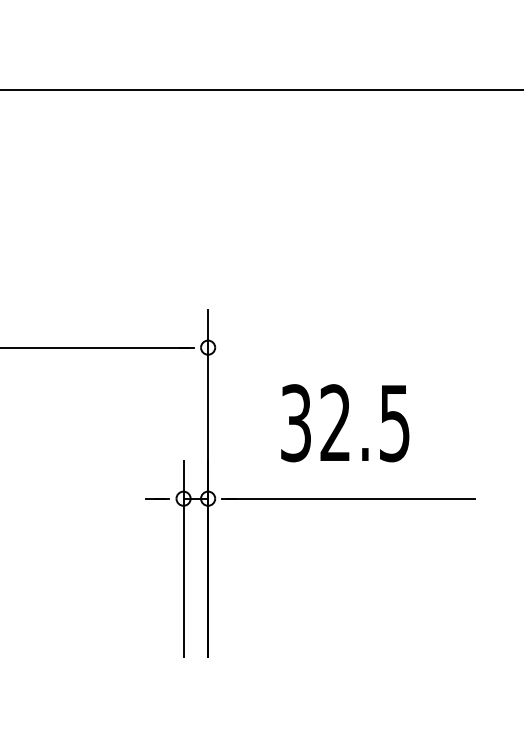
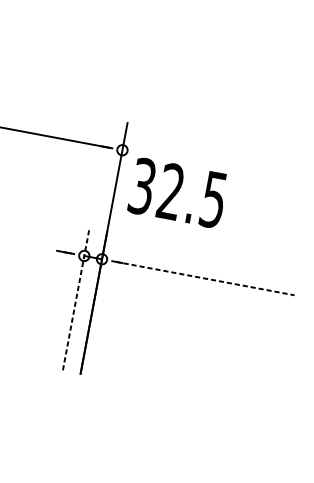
text: (345, 423) -> (178, 193), moved
line: (350, 498) -> (204, 278), solid -> dashed
line: (183, 558) -> (76, 299), solid -> dashed

